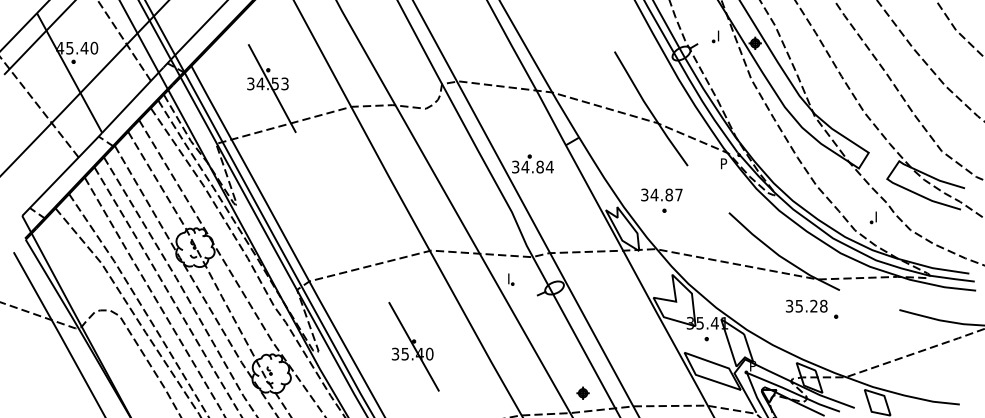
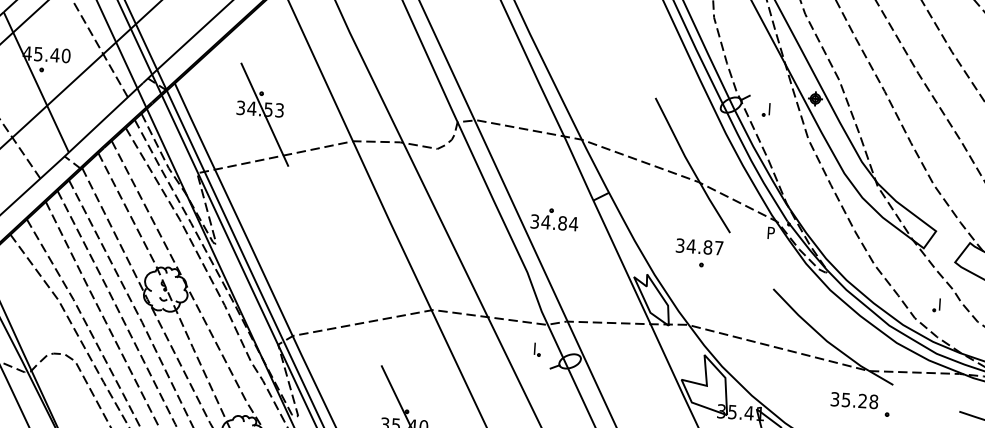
part: (715, 36) -> (766, 109), moved
part: (661, 200) -> (698, 253), moved
part: (511, 279) -> (537, 349), moved

